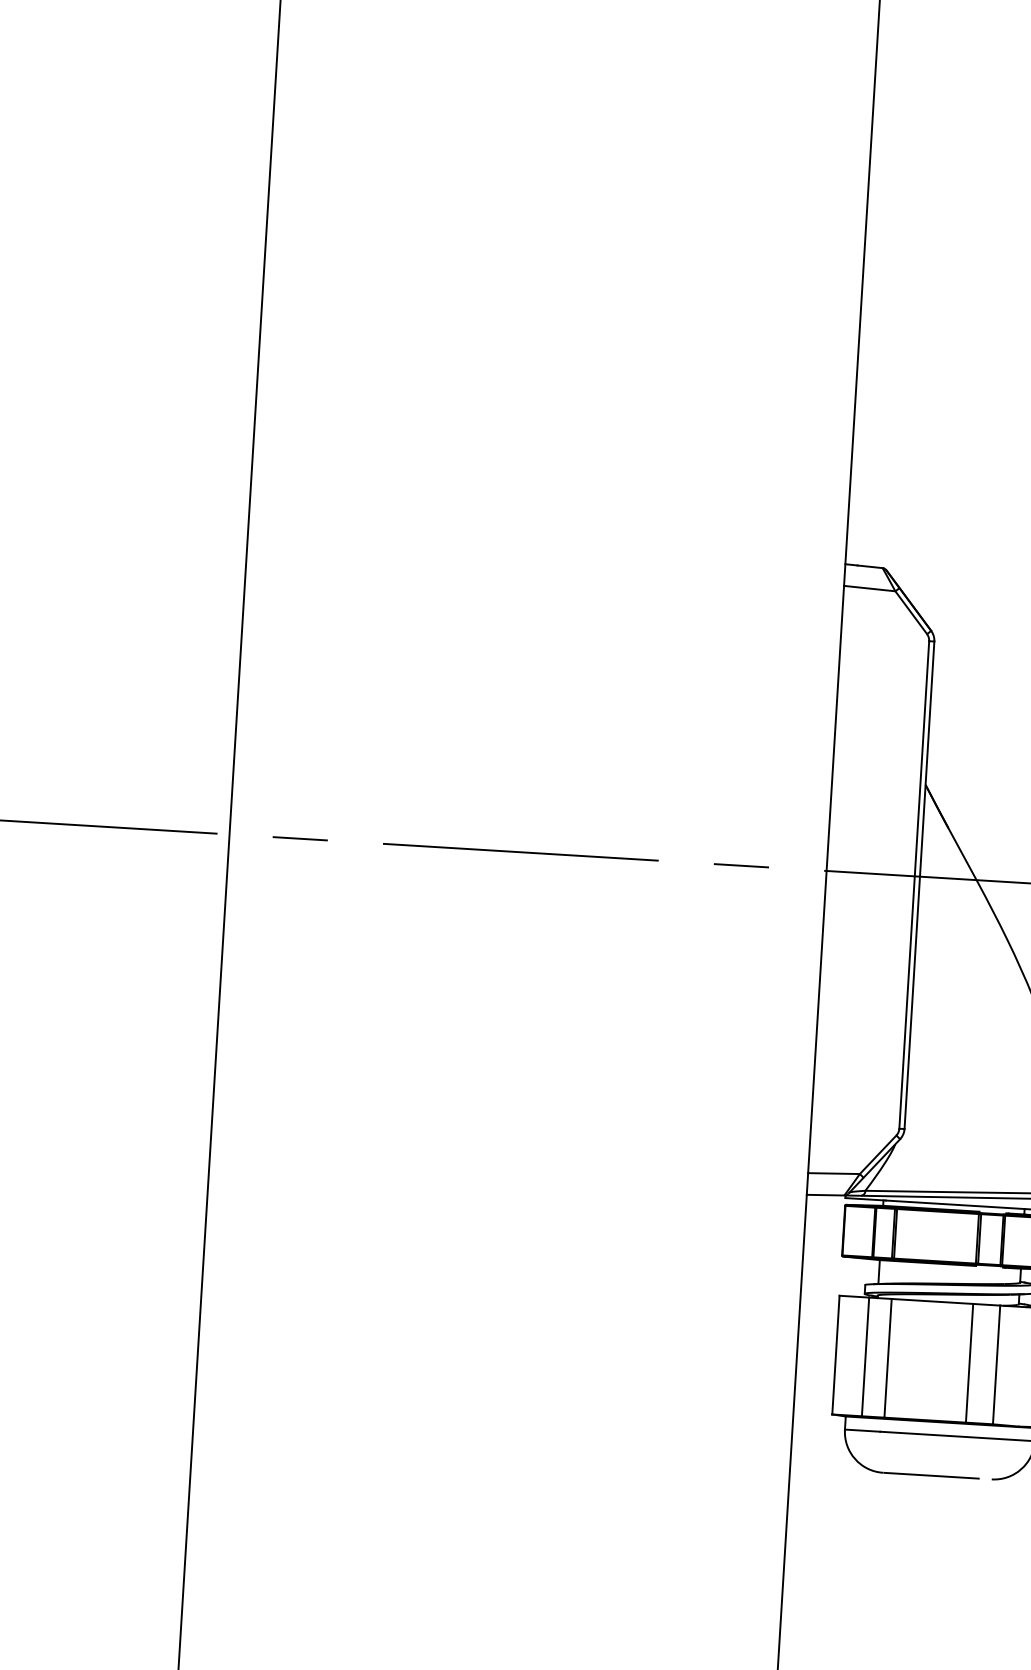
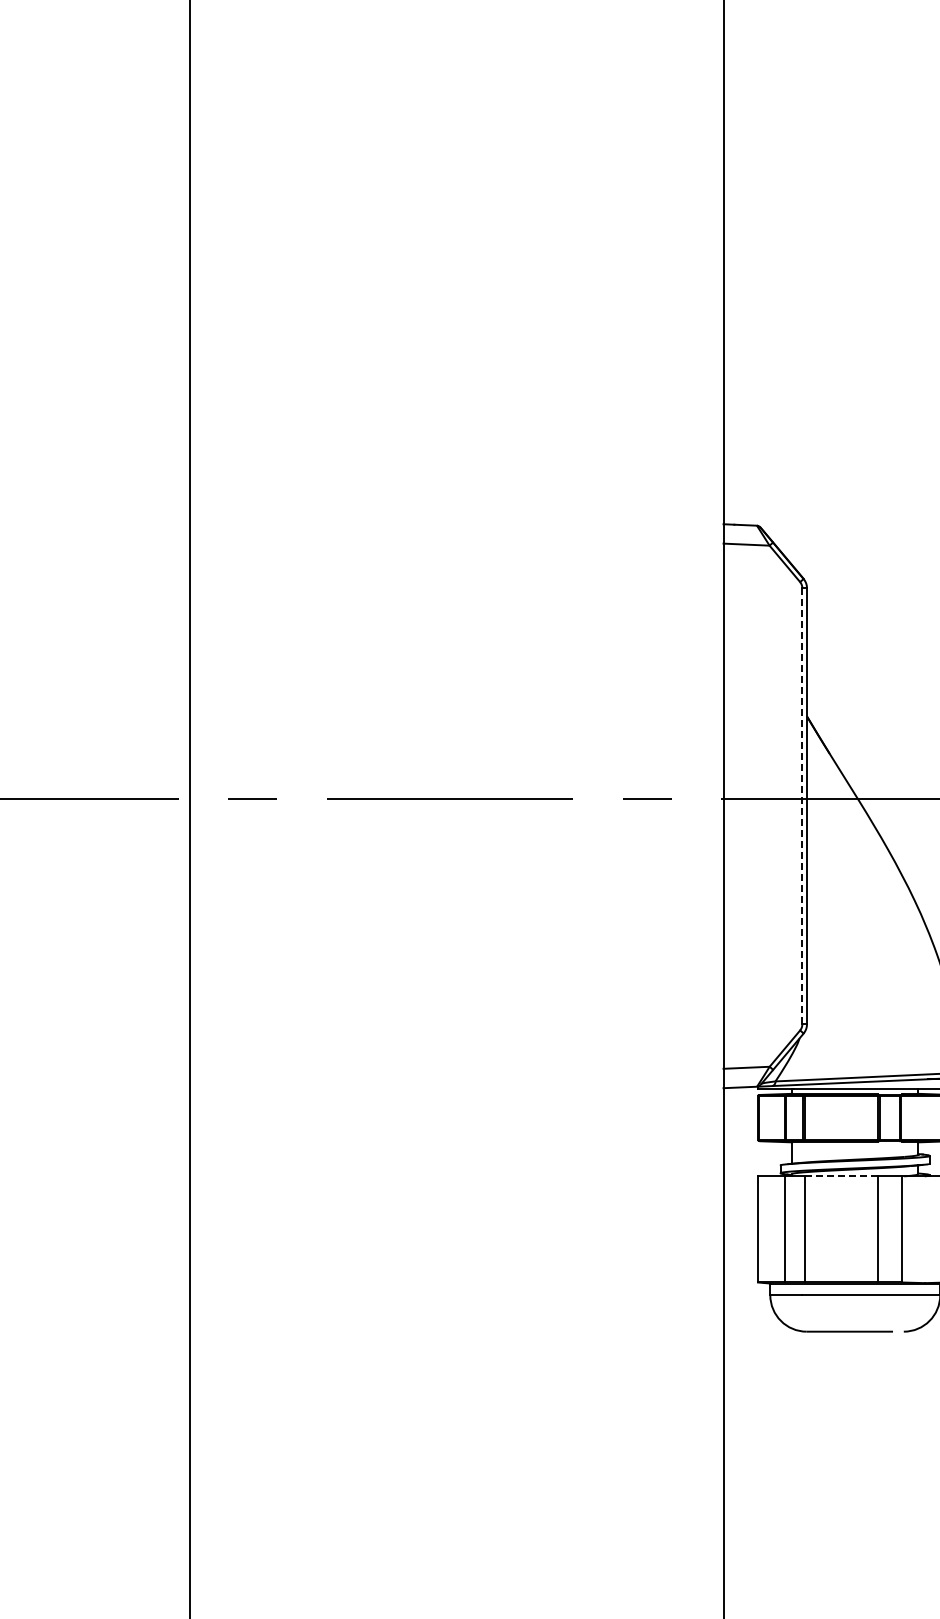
line: (914, 885) -> (802, 806), solid -> dashed
line: (932, 1301) -> (841, 1176), solid -> dashed

